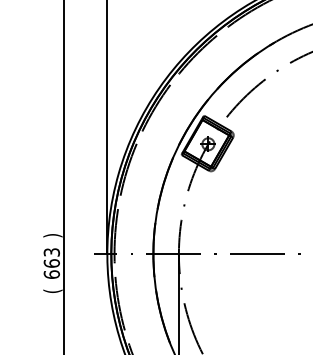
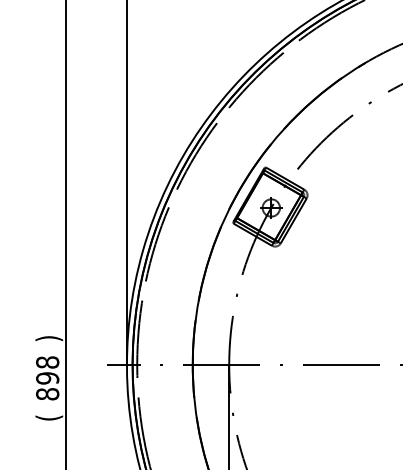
text: (51, 263) -> (47, 378), 663 -> 898

